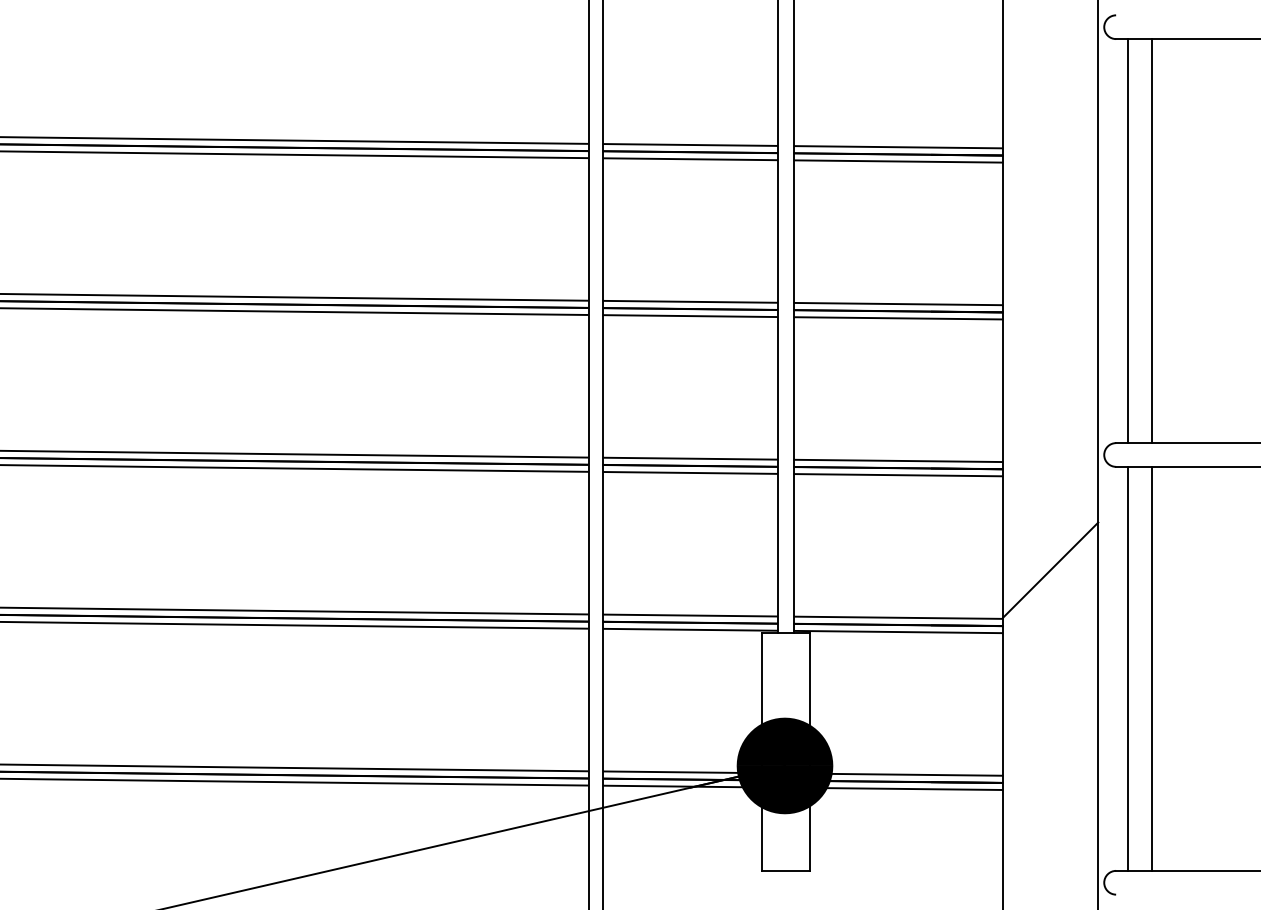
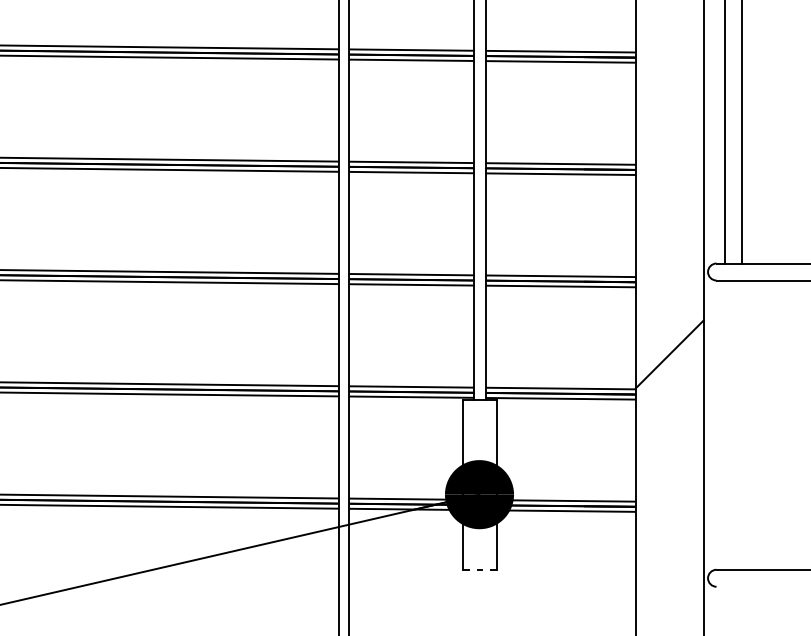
line: (1128, 668) -> (725, 424), removed
line: (1151, 668) -> (741, 424), removed
line: (785, 870) -> (479, 569), solid -> dashed

